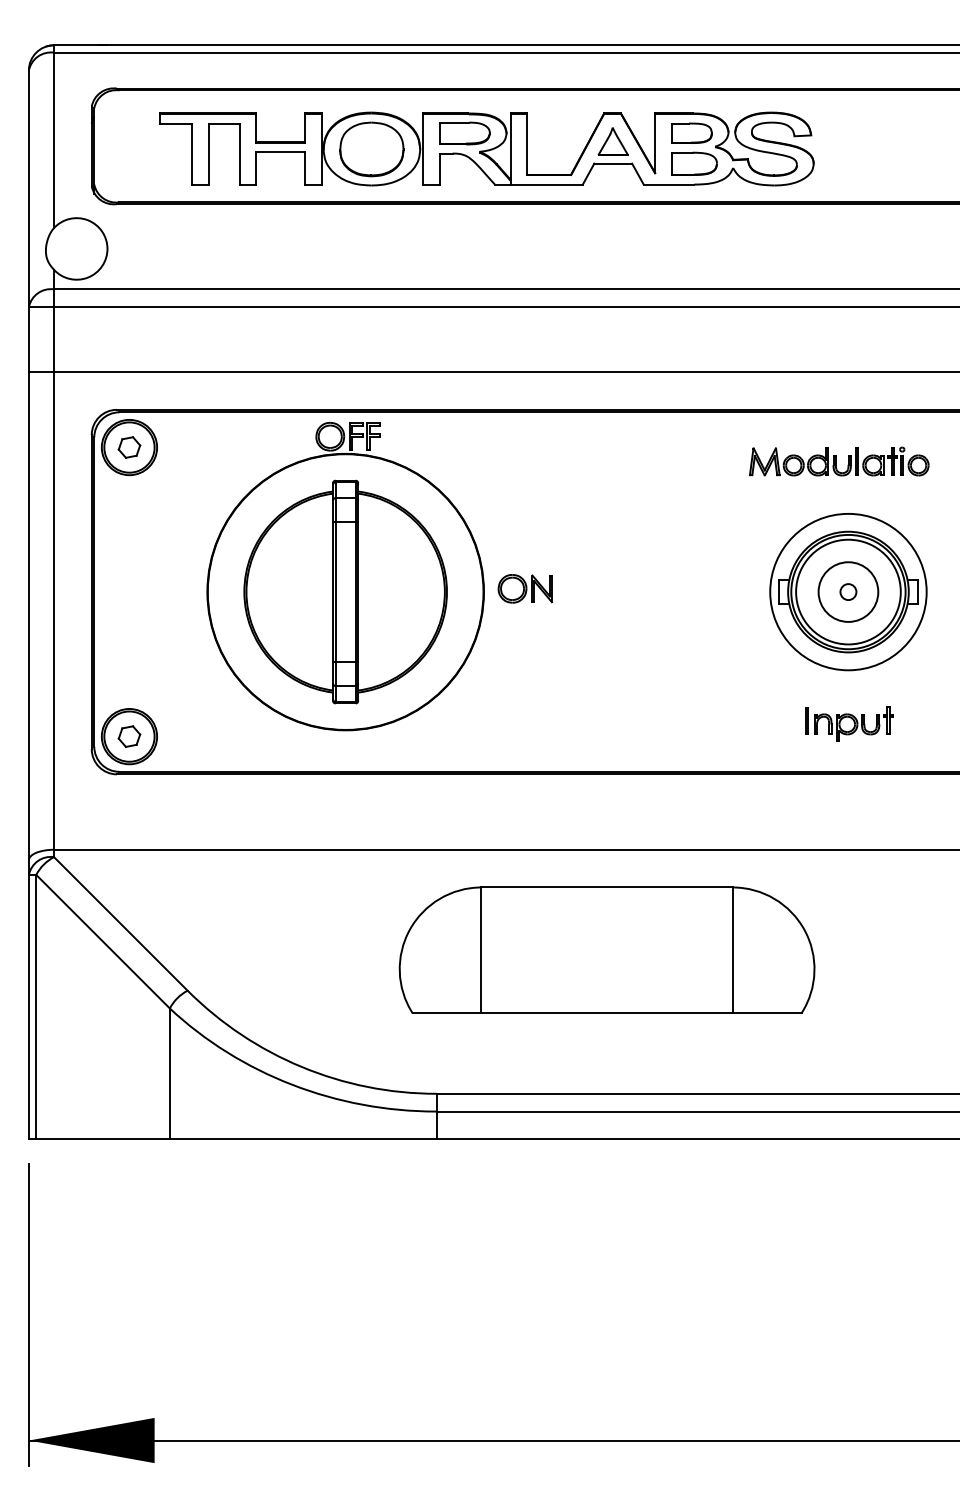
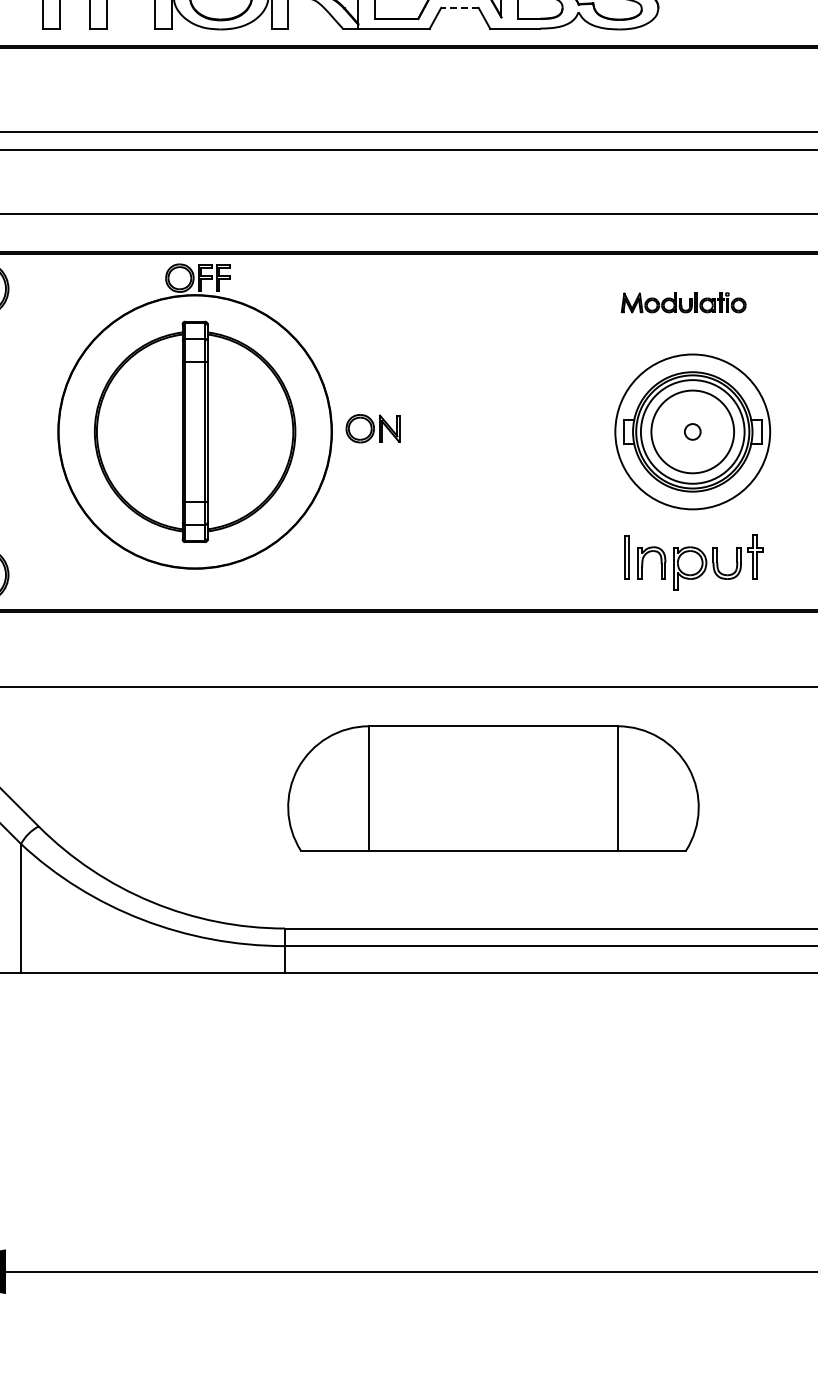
line: (613, 163) -> (460, 7), solid -> dashed
part: (839, 461) -> (683, 302), size x0.7
circle: (848, 591) -> (692, 431), size x1.4
part: (849, 723) -> (693, 562), size x1.6
part: (606, 949) -> (492, 787), moved

